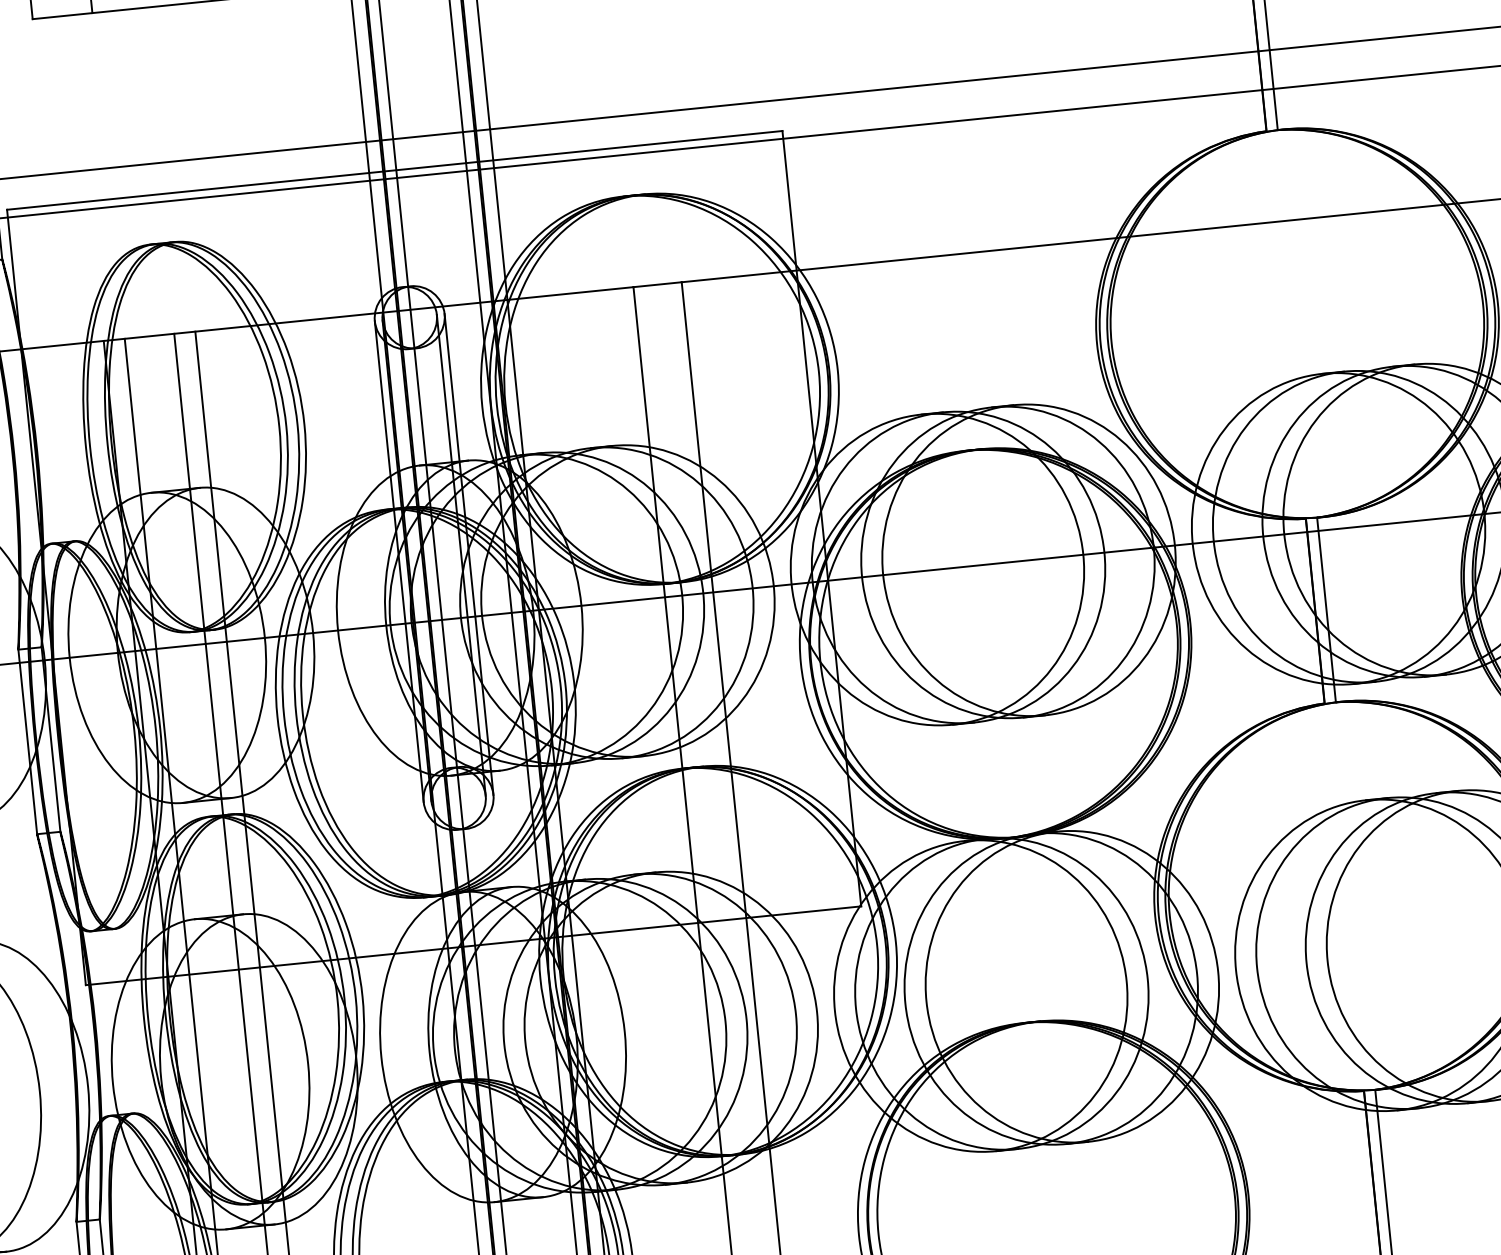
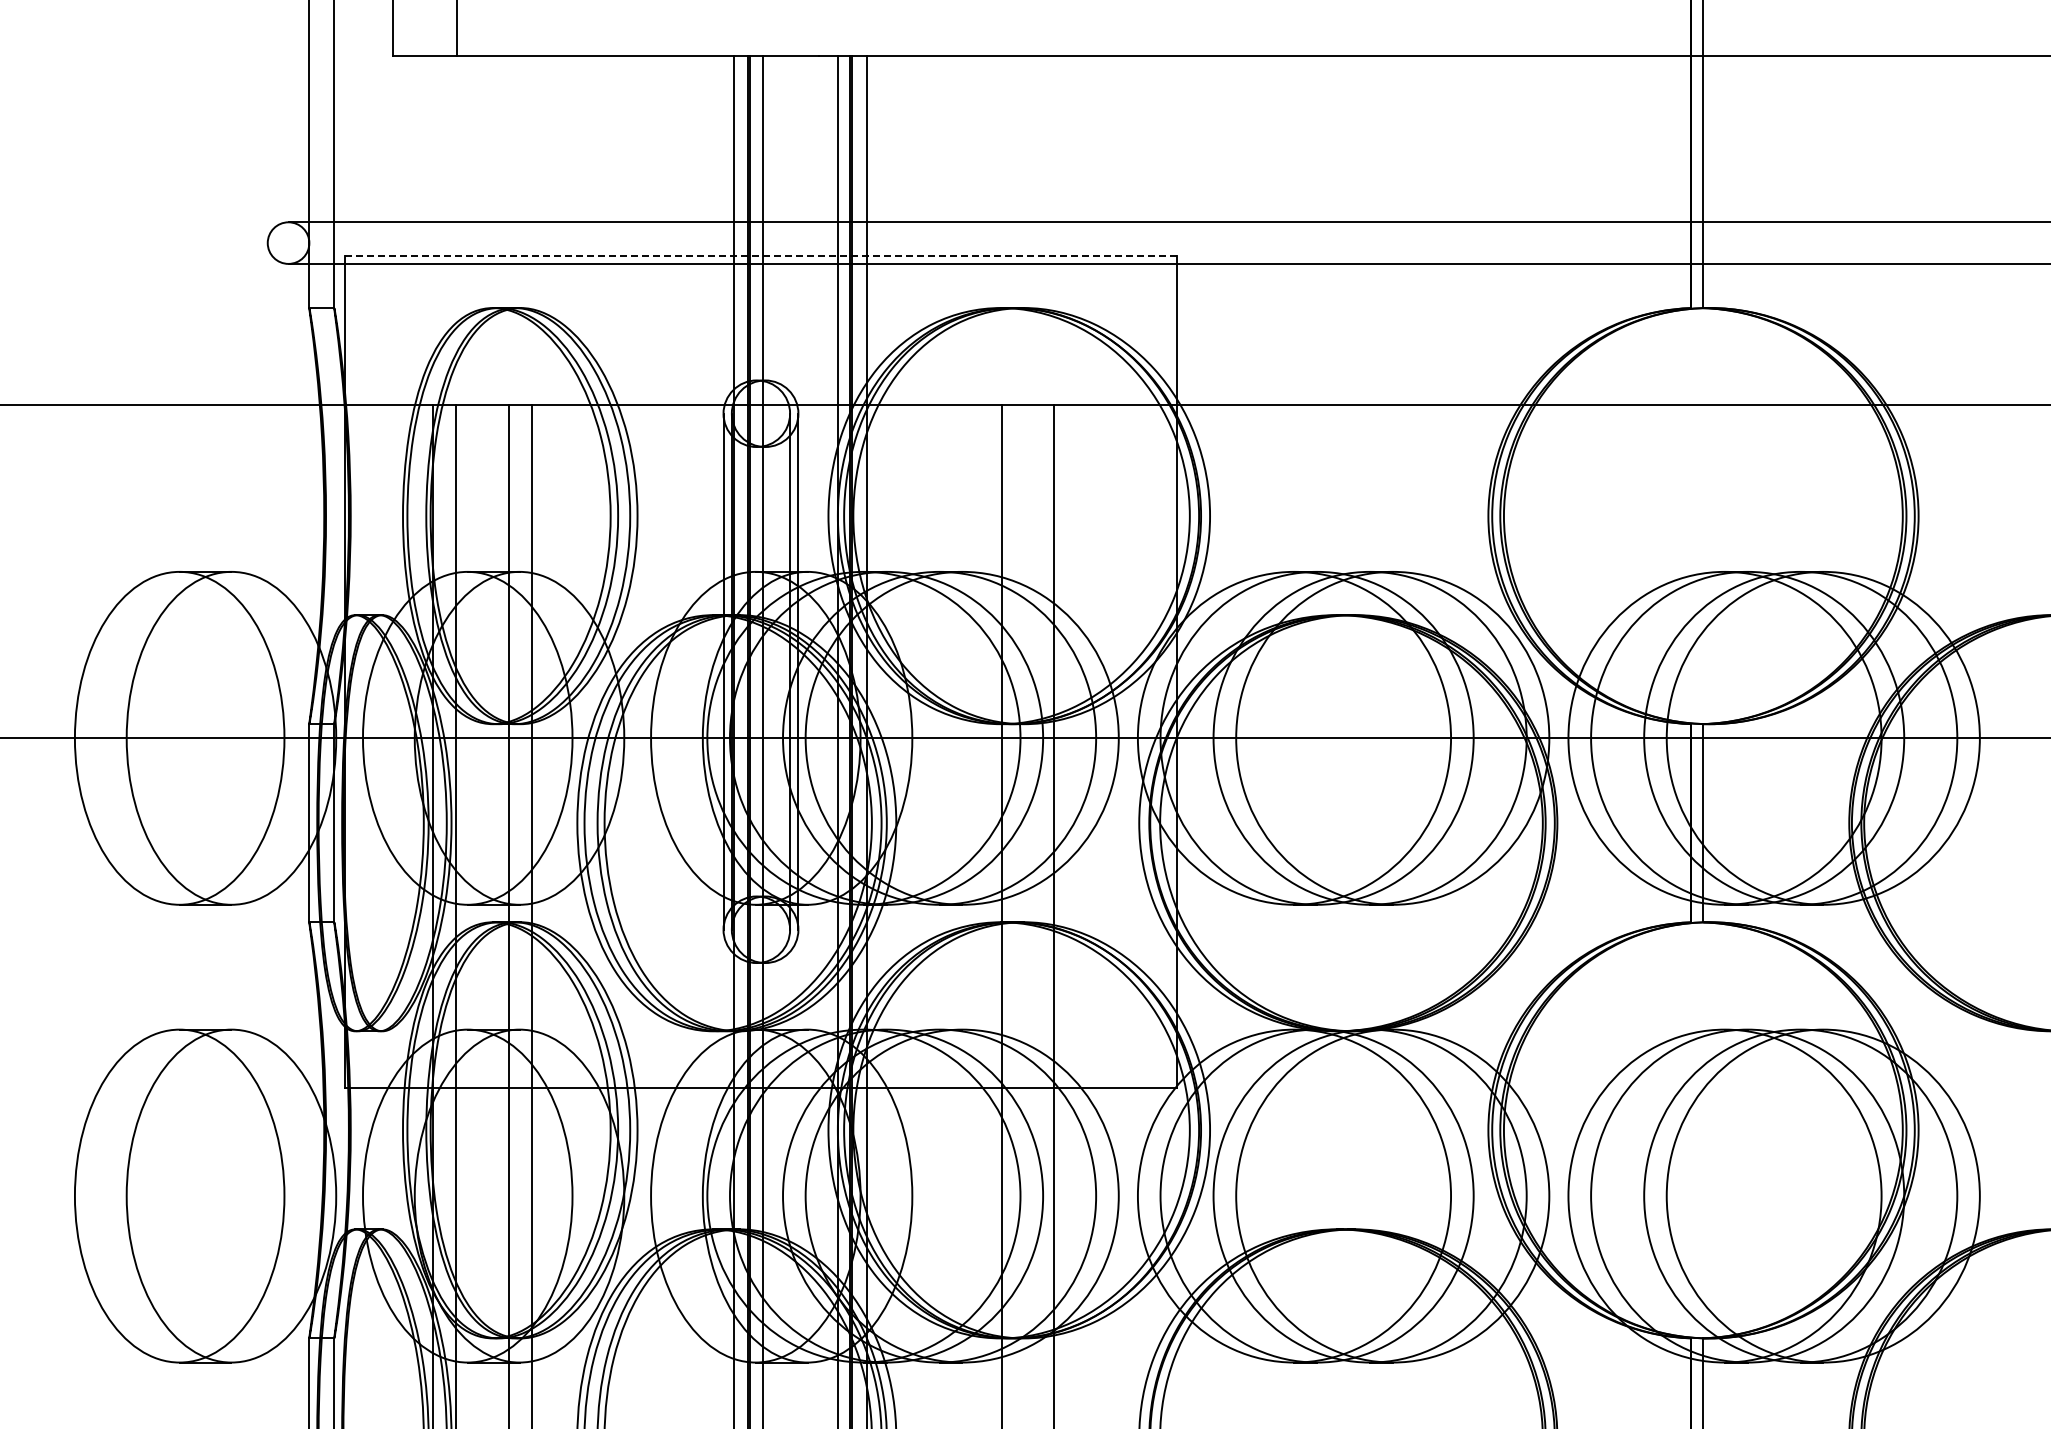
line: (394, 170) -> (760, 255), solid -> dashed

